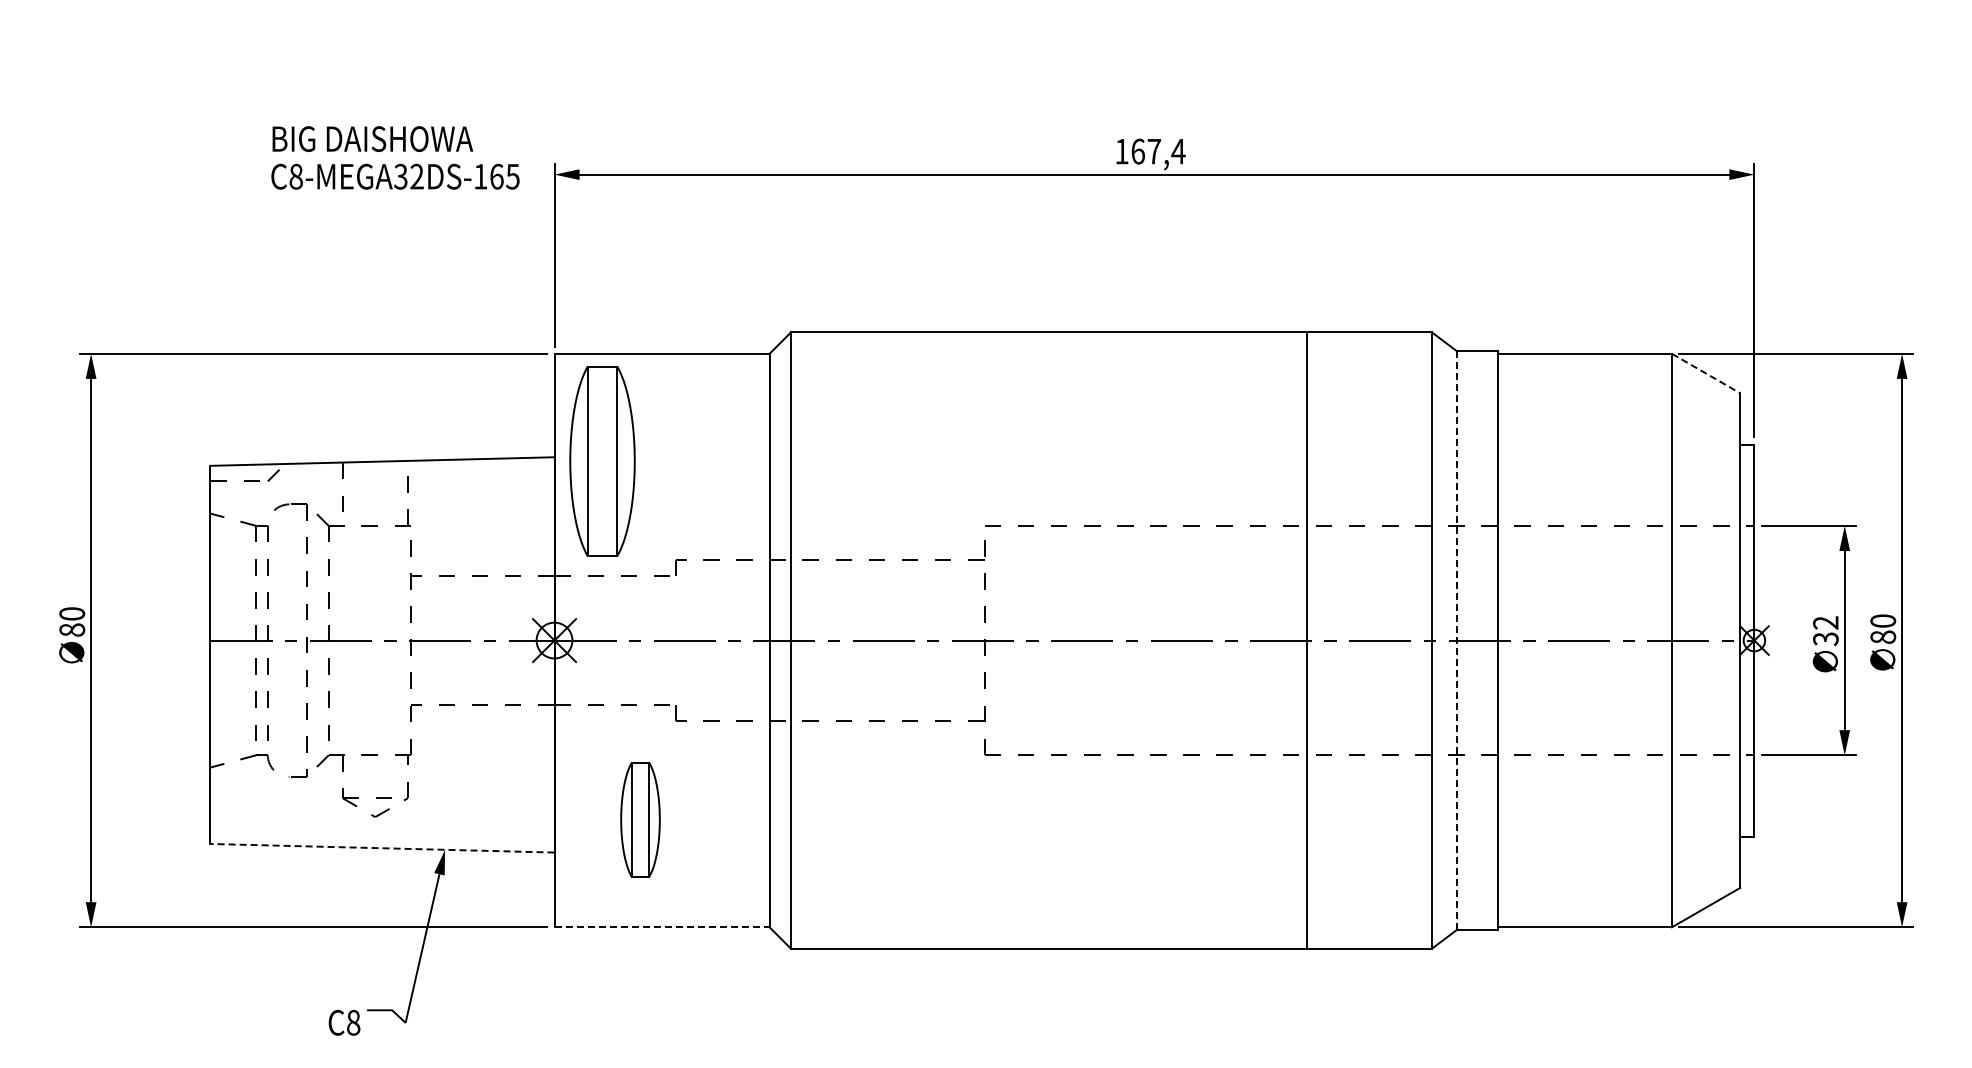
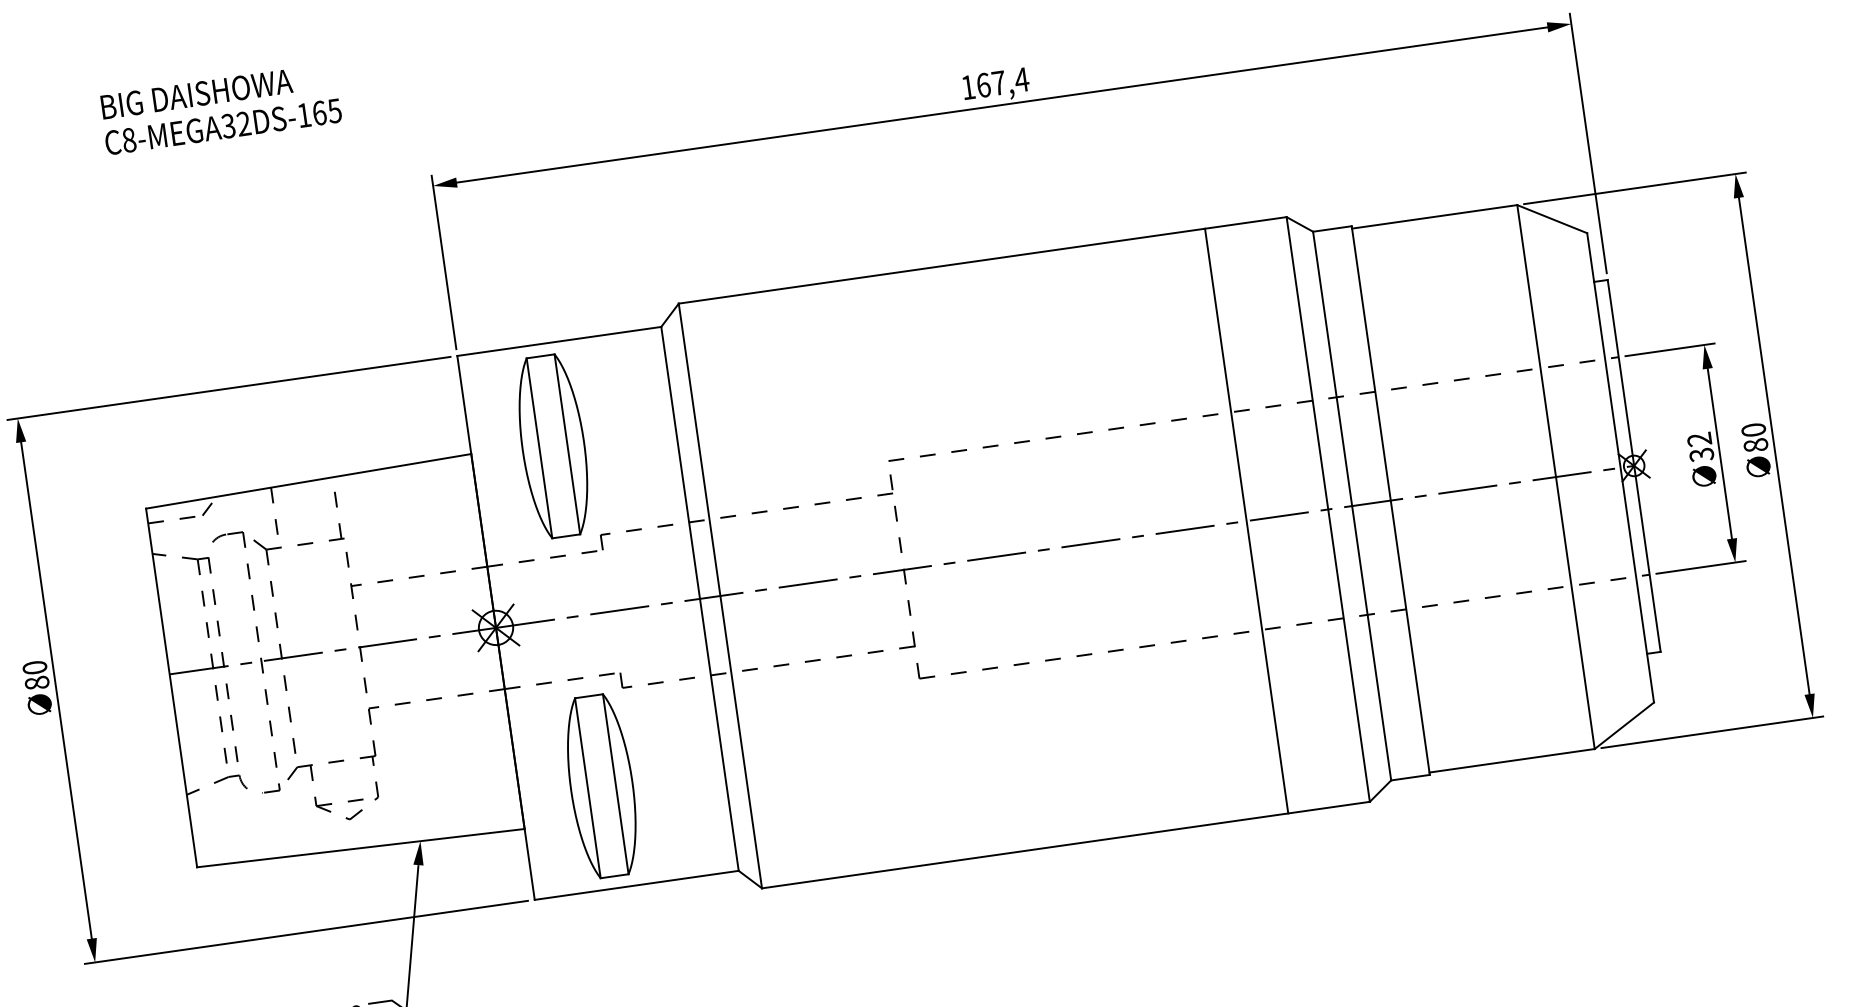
text: (395, 157) -> (220, 108), moved
line: (1706, 373) -> (1552, 219), dashed -> solid
part: (602, 461) -> (553, 446), moved
line: (1306, 640) -> (1246, 521), moved
line: (1457, 641) -> (1352, 506), dashed -> solid
part: (640, 819) -> (601, 786), size x1.67
line: (381, 848) -> (359, 848), dashed -> solid
line: (662, 927) -> (637, 885), dashed -> solid

